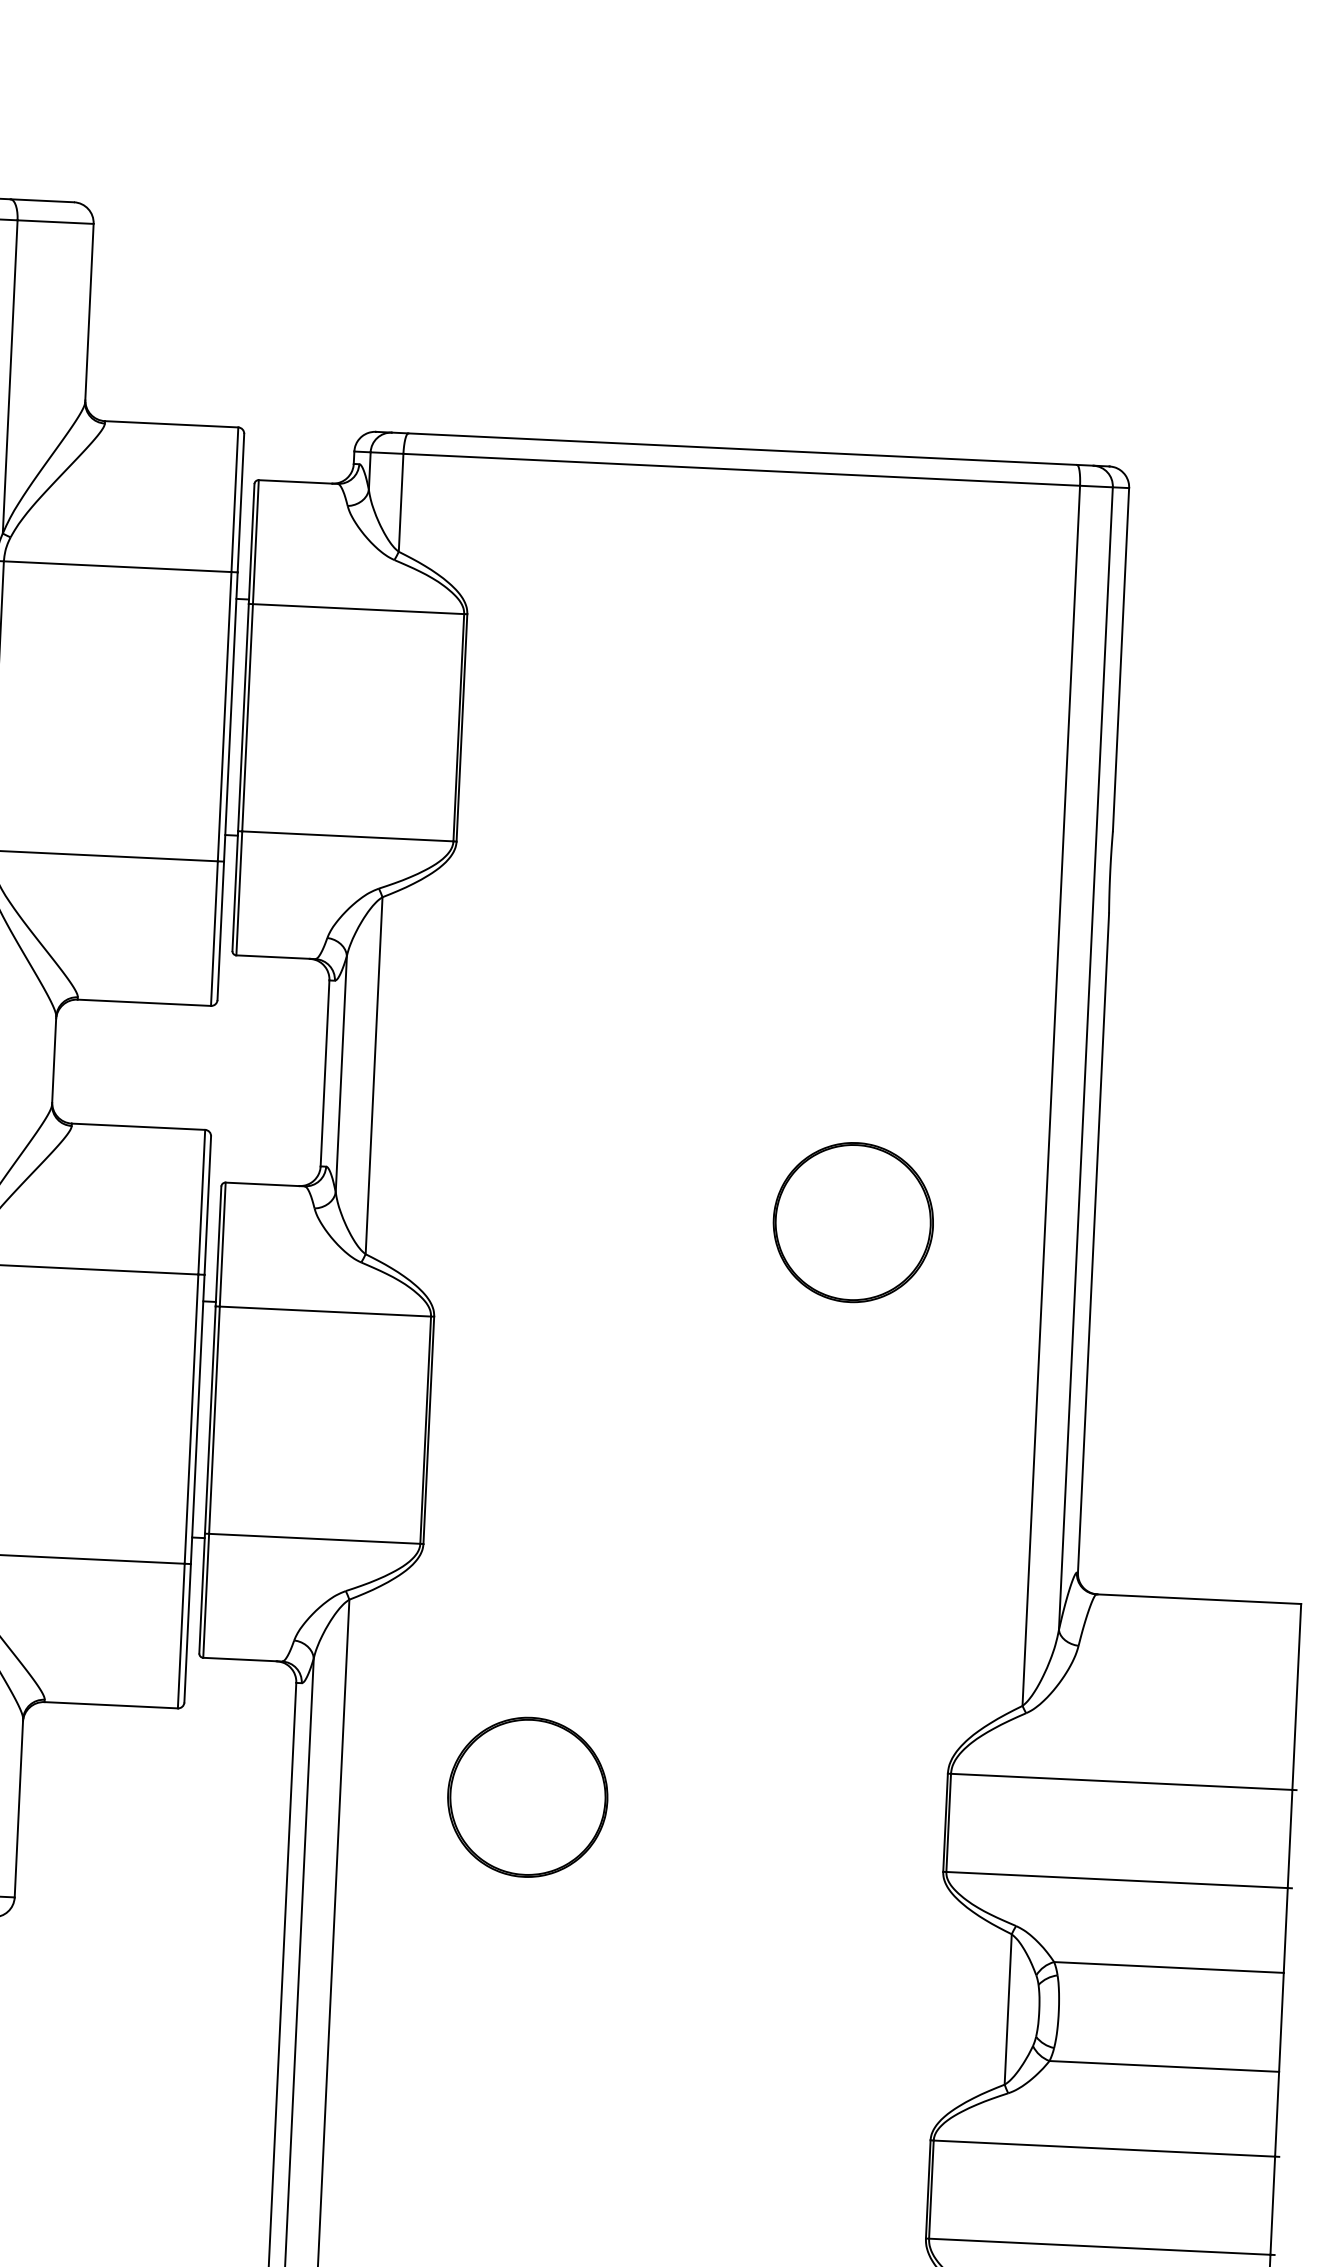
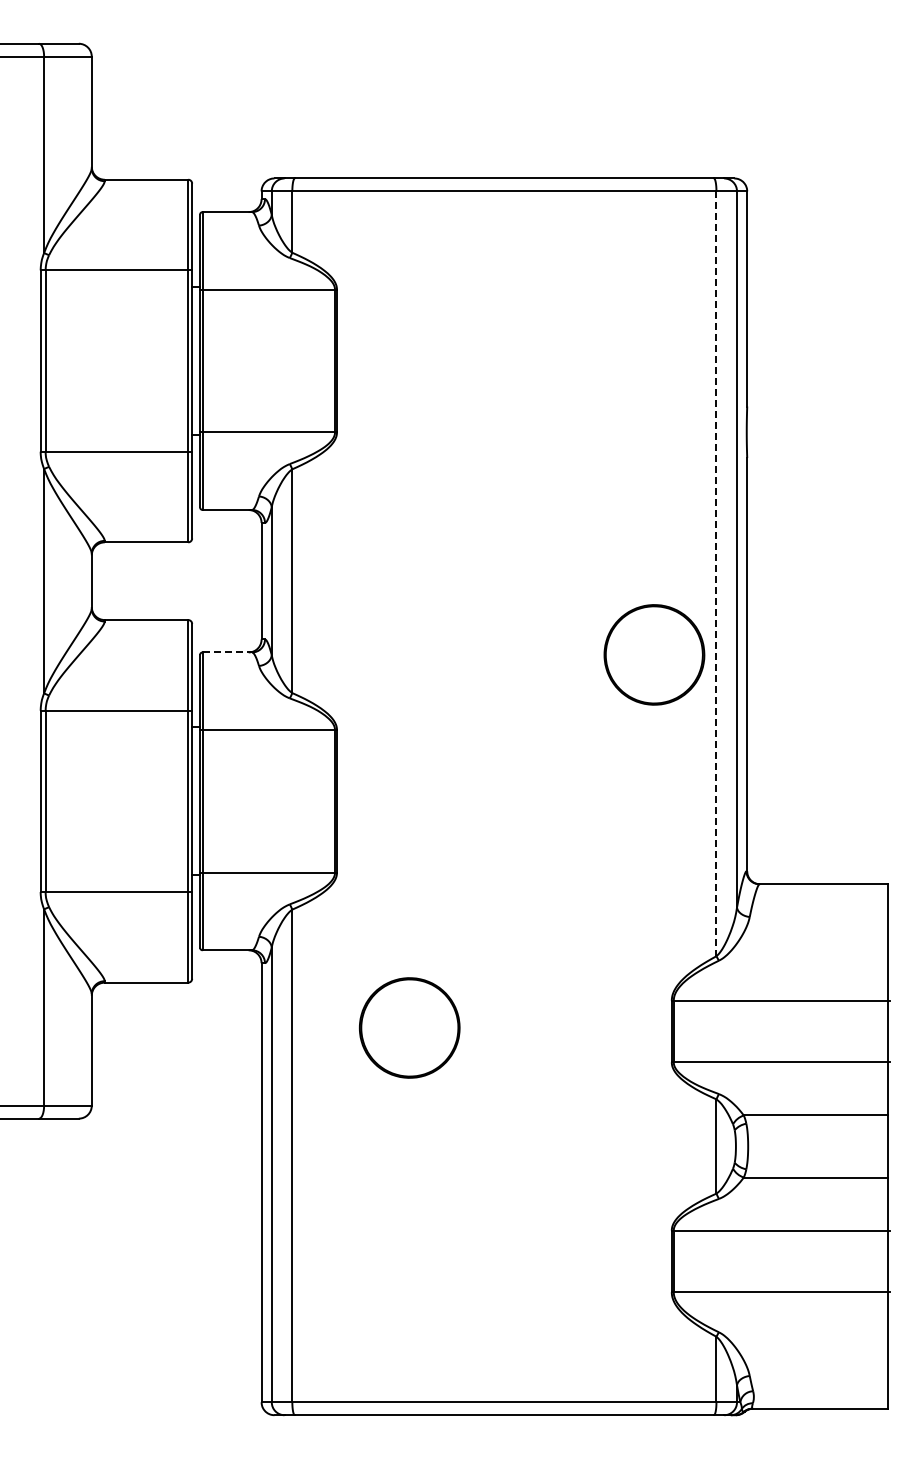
line: (1051, 1096) -> (716, 574), solid -> dashed
line: (265, 1184) -> (227, 652), solid -> dashed
part: (853, 1221) -> (654, 654), moved

